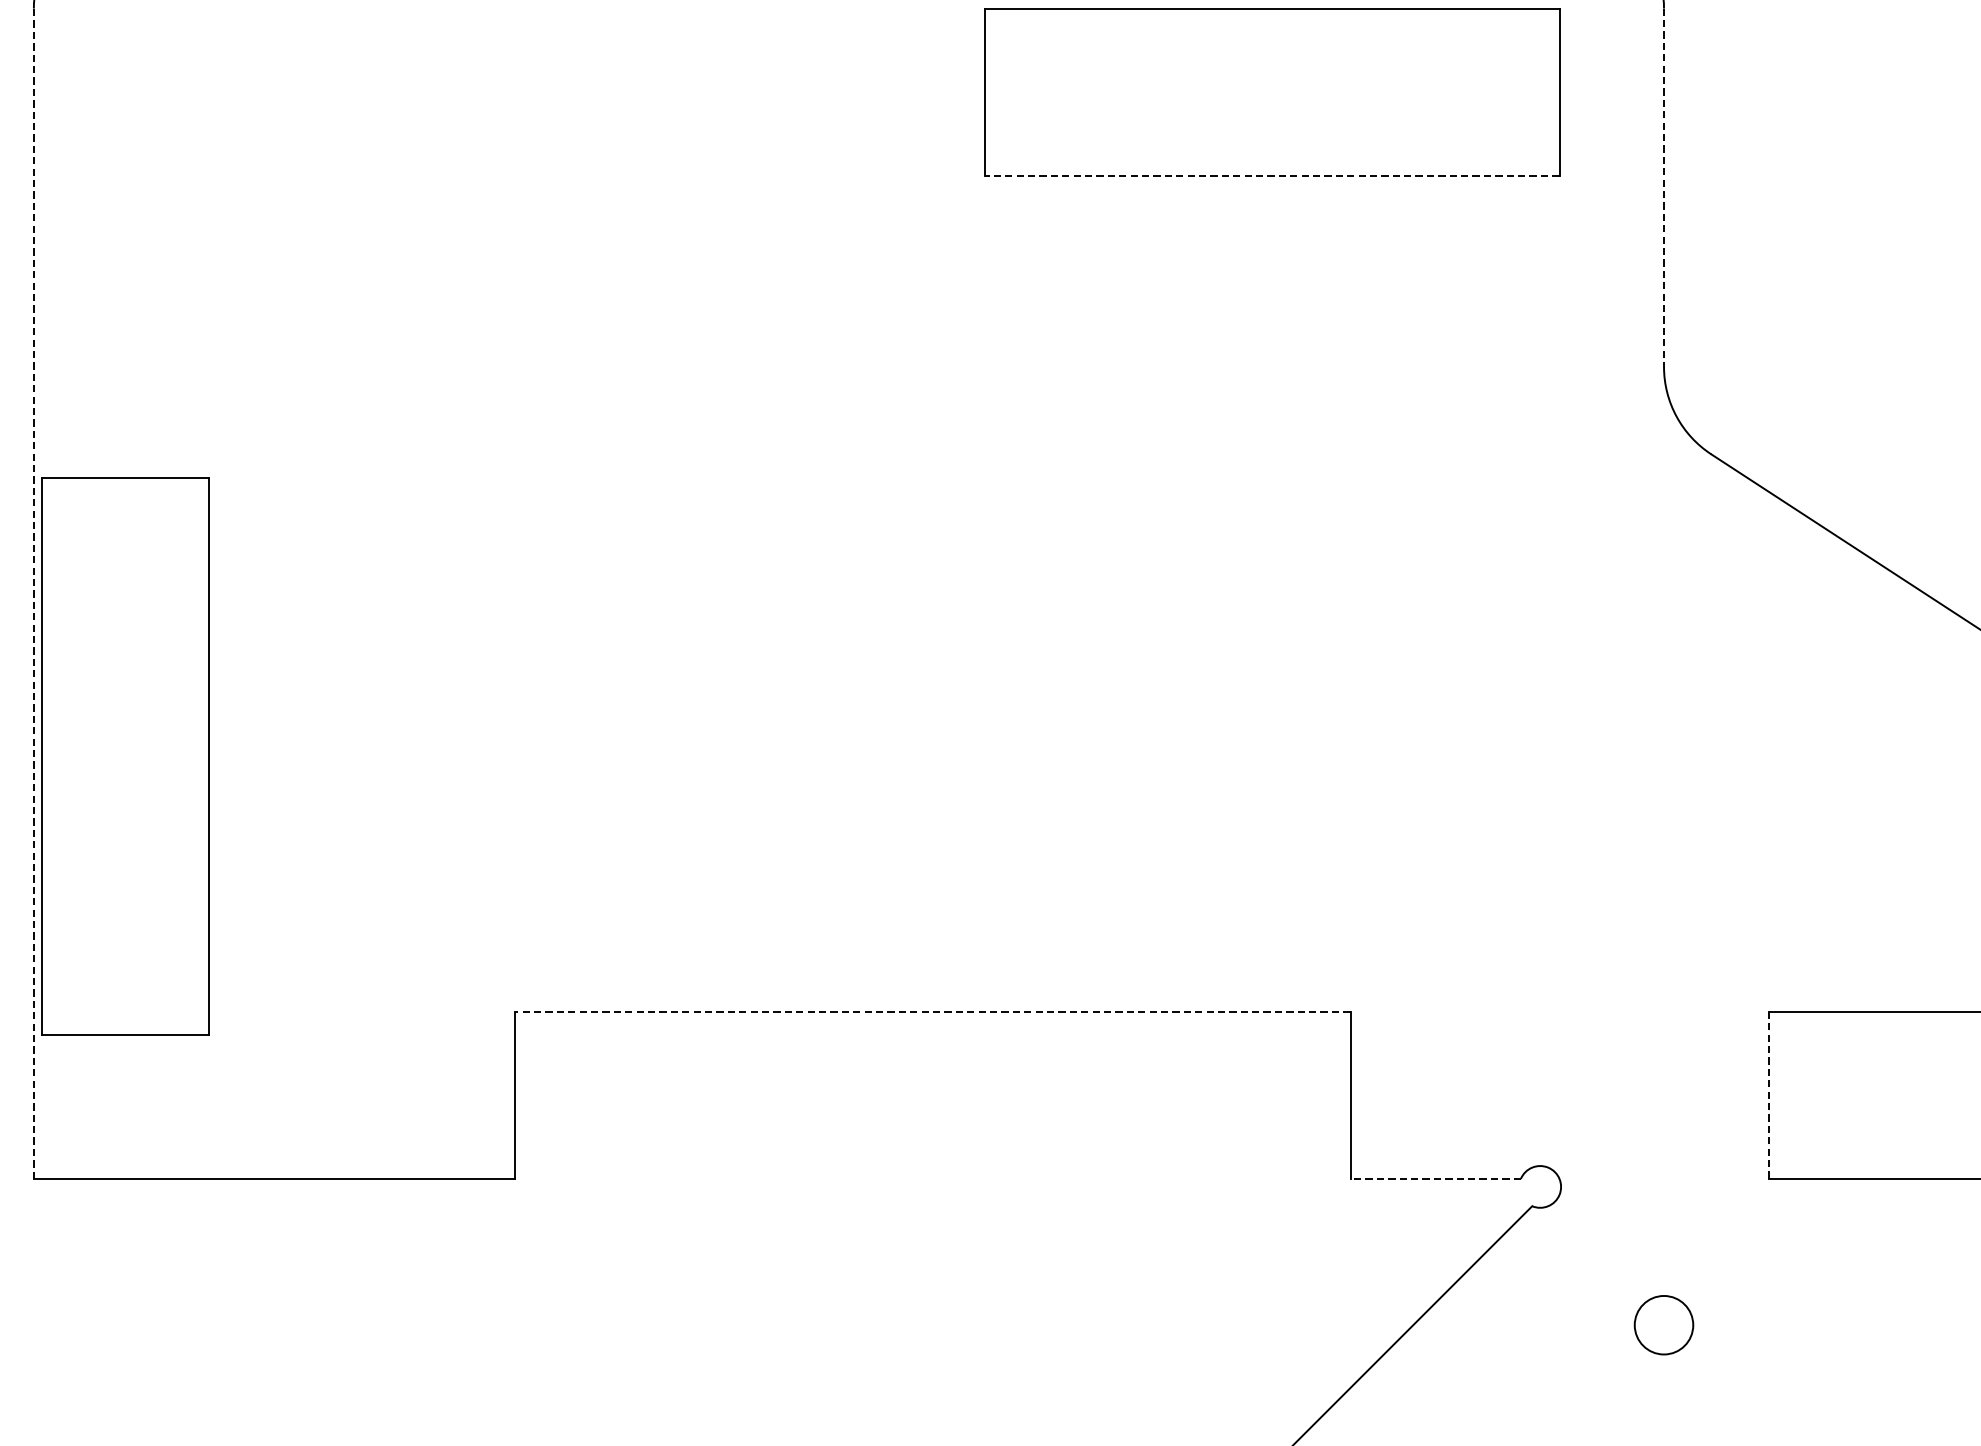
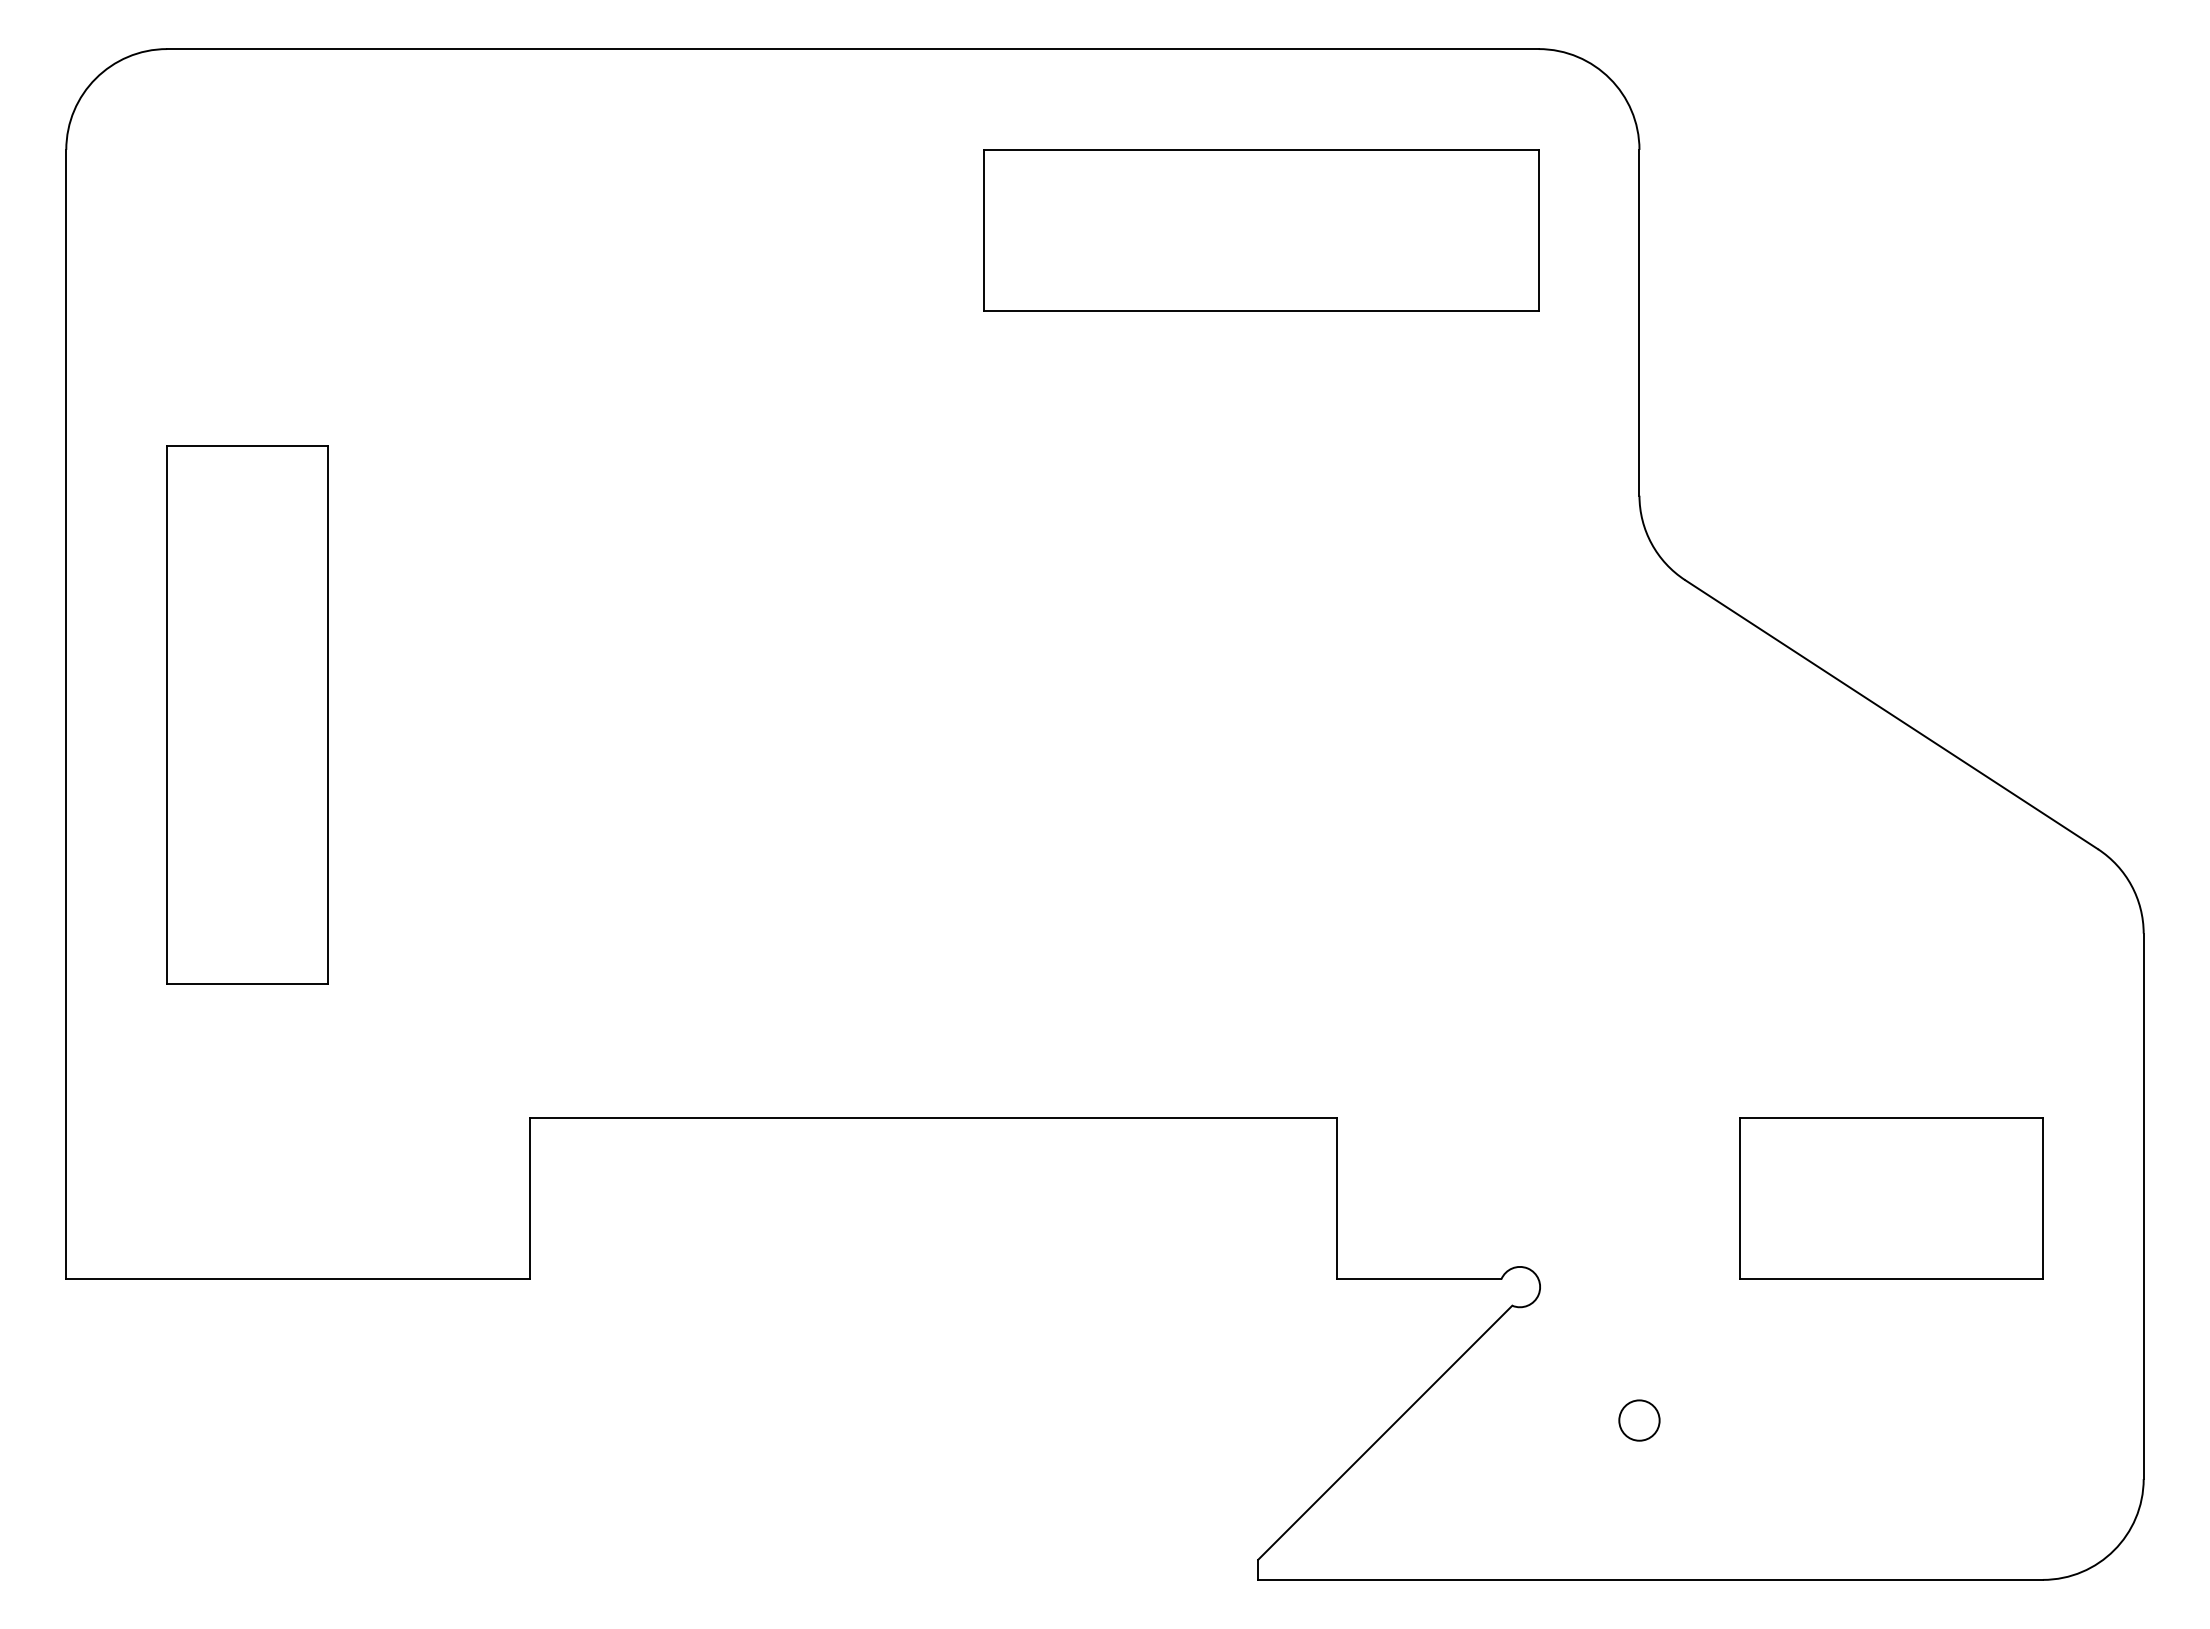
line: (1271, 176) -> (1260, 311), dashed -> solid
line: (1664, 187) -> (1639, 322), dashed -> solid
line: (34, 593) -> (66, 714), dashed -> solid
part: (125, 756) -> (247, 714), moved
line: (932, 1012) -> (933, 1118), dashed -> solid
line: (1768, 1095) -> (1740, 1198), dashed -> solid
line: (1435, 1179) -> (1418, 1279), dashed -> solid
circle: (1664, 1325) -> (1639, 1420), size x0.71

